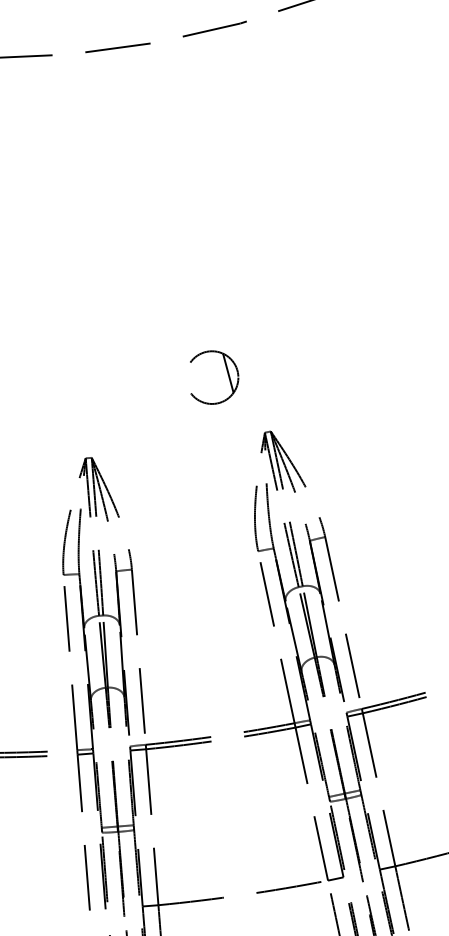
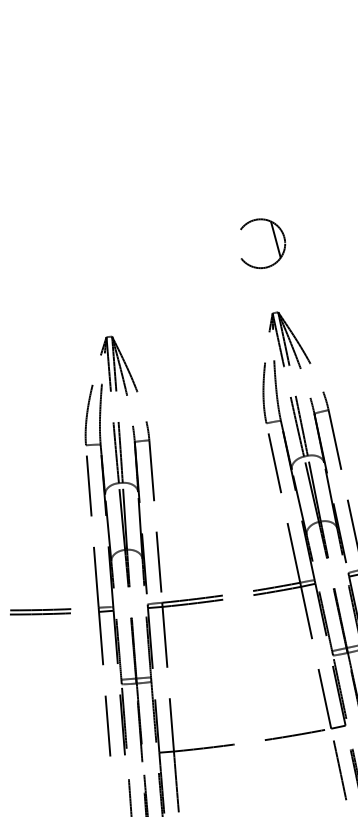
part: (227, 374) -> (275, 240), moved

